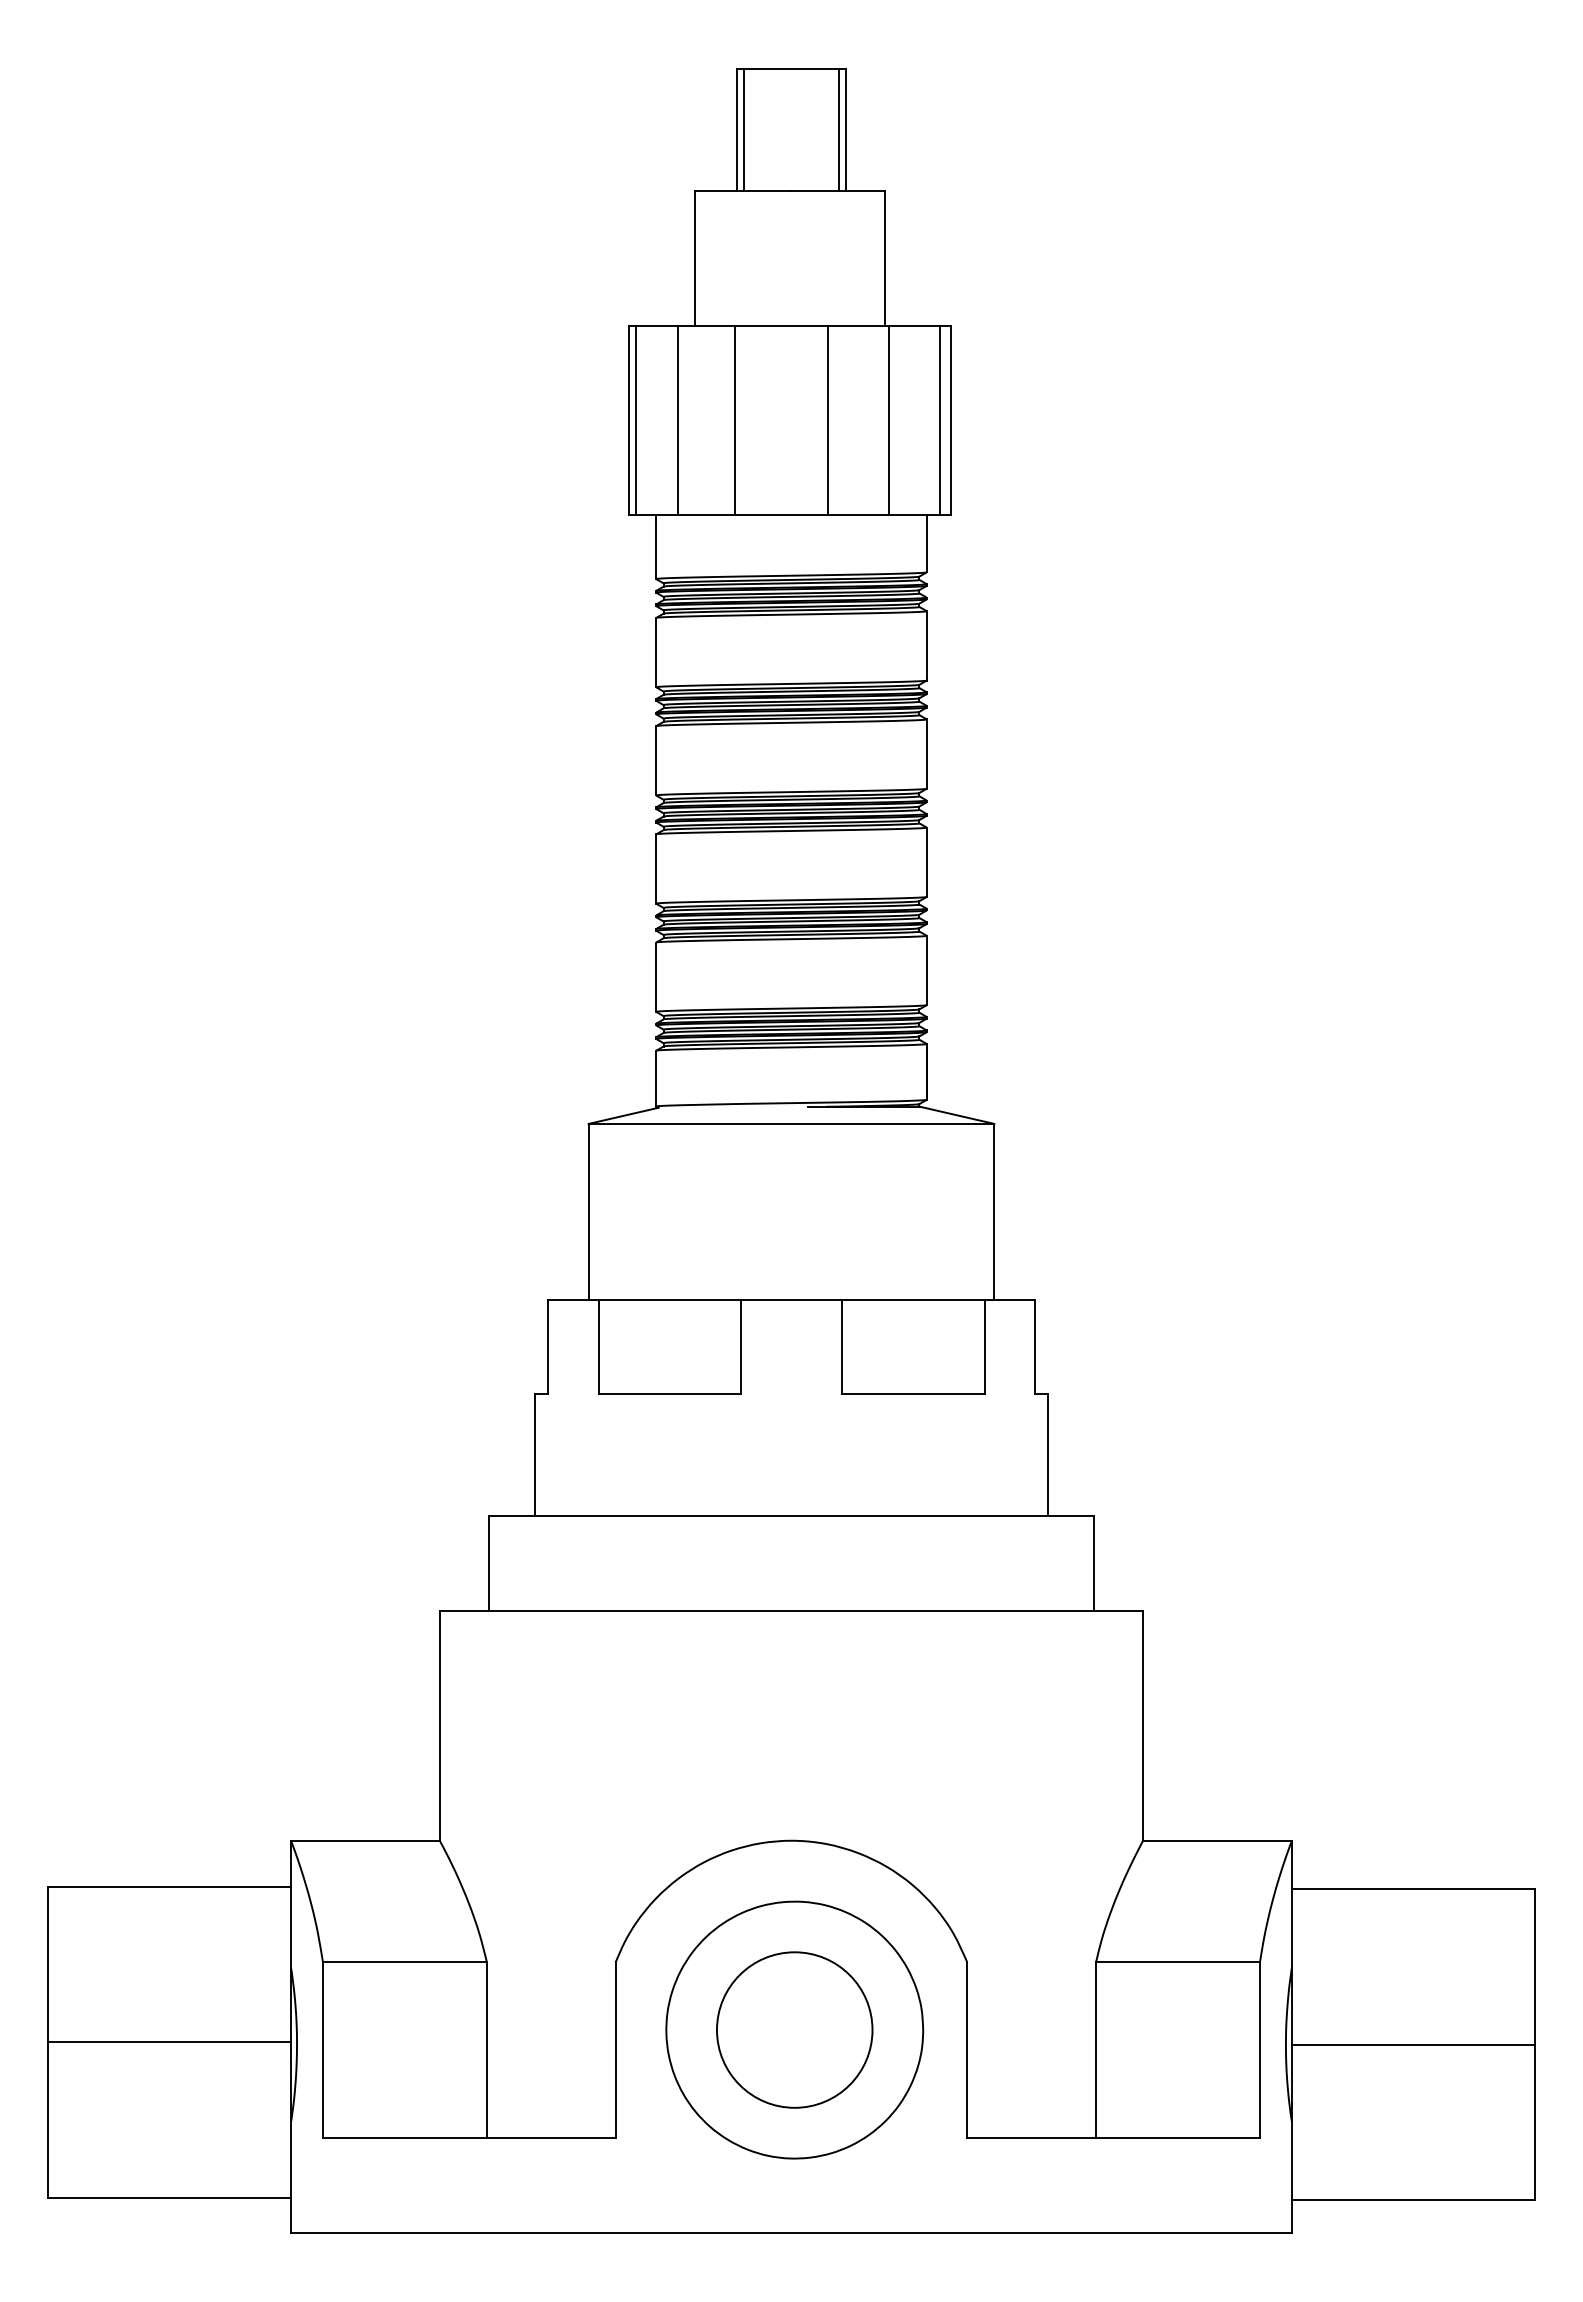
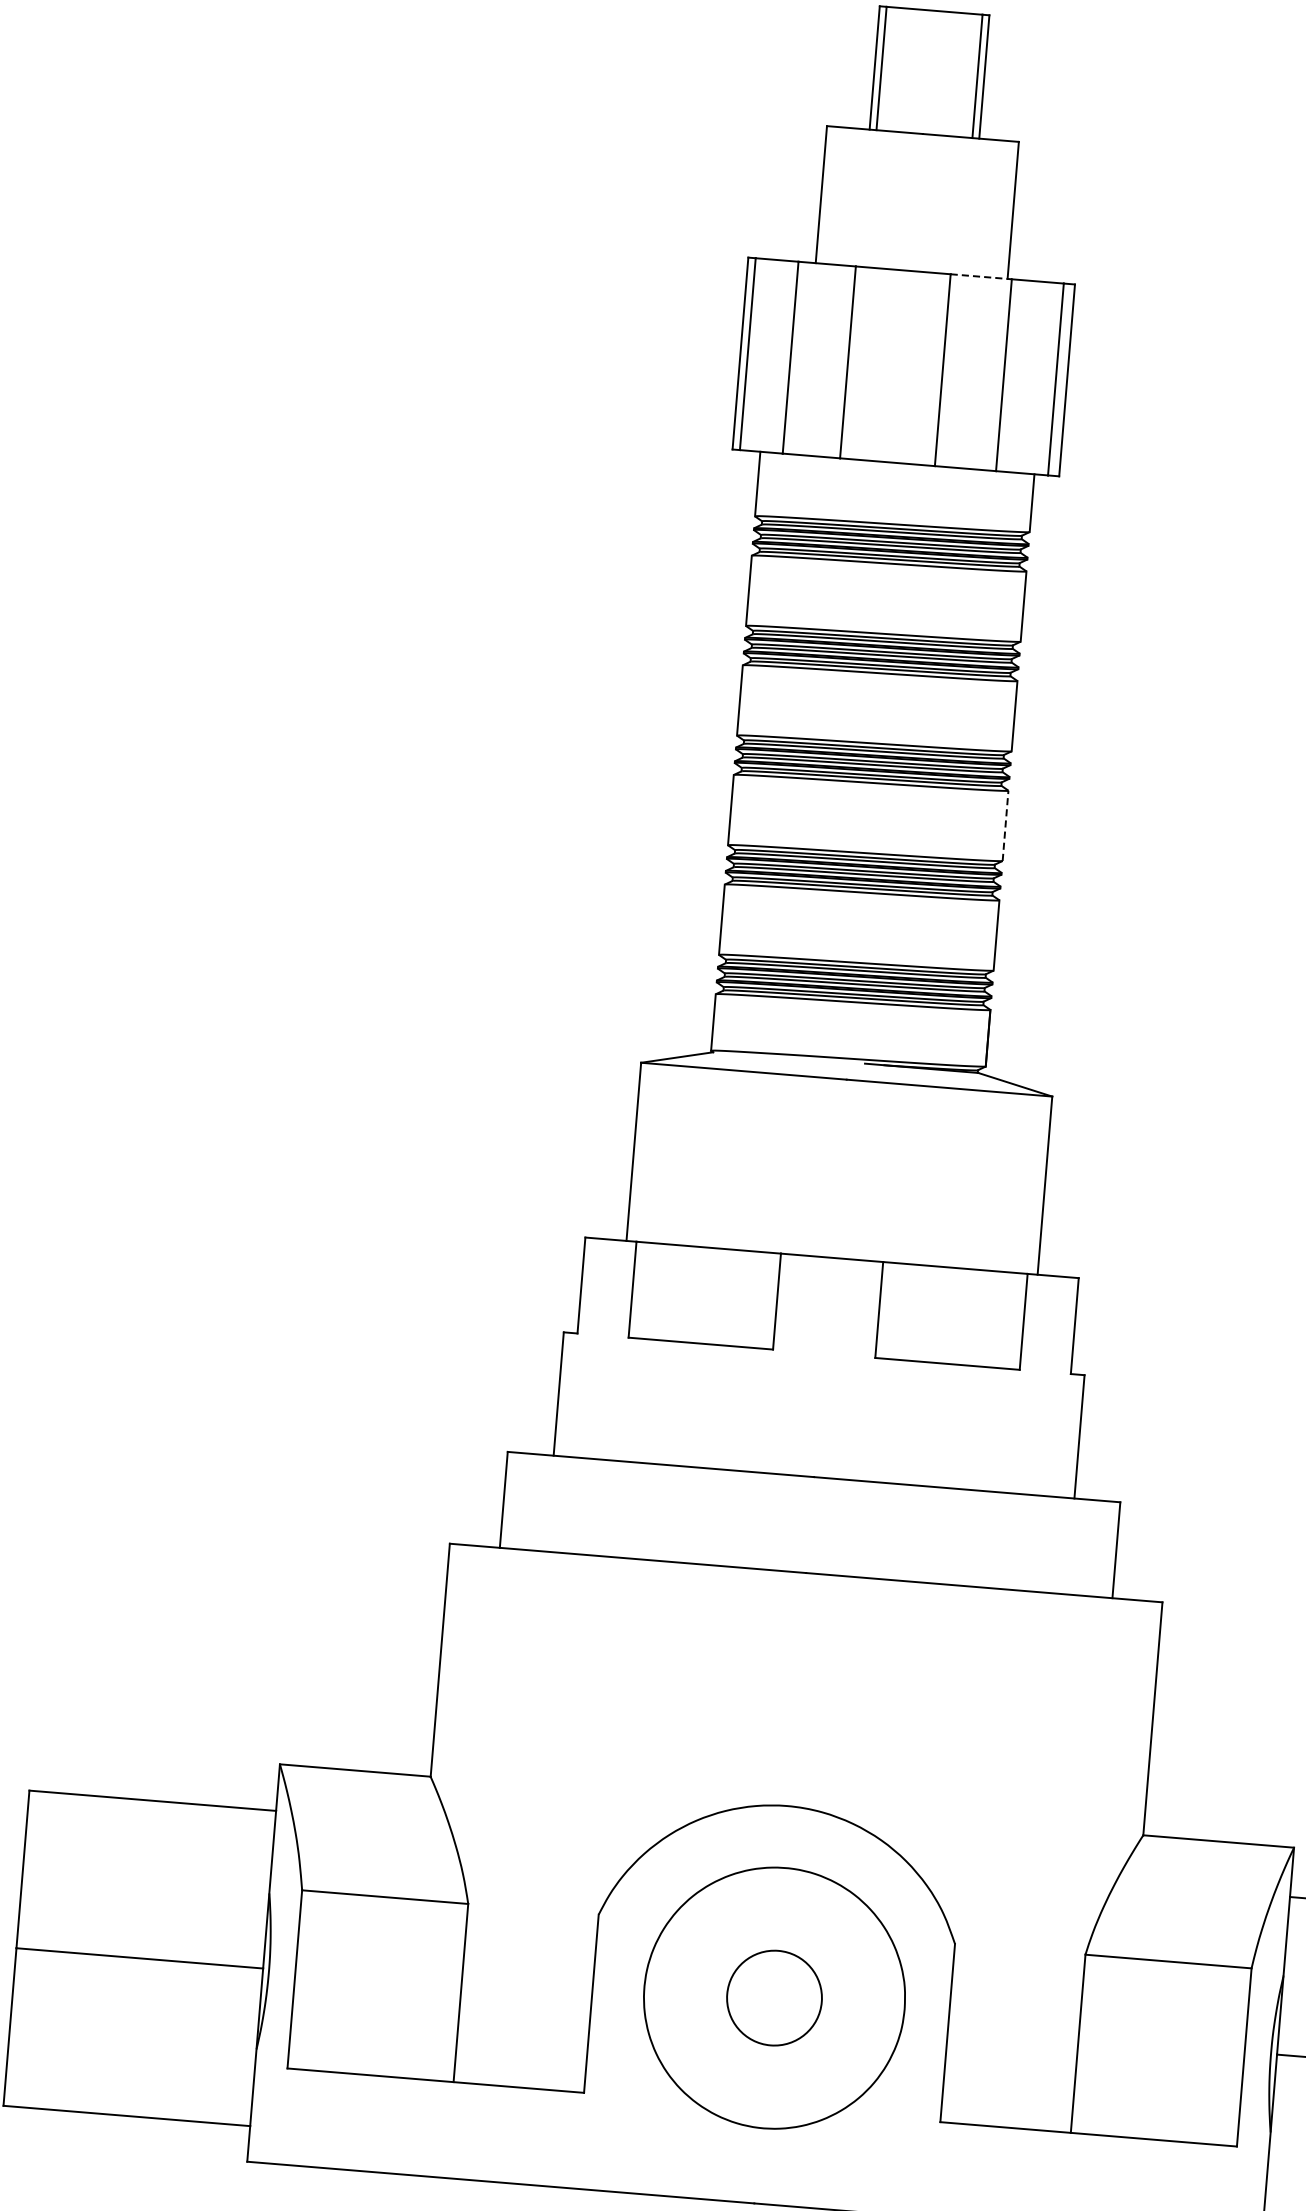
line: (859, 326) -> (982, 277), solid -> dashed
line: (926, 862) -> (1005, 826), solid -> dashed
circle: (794, 2029) -> (774, 1997), size x0.6

